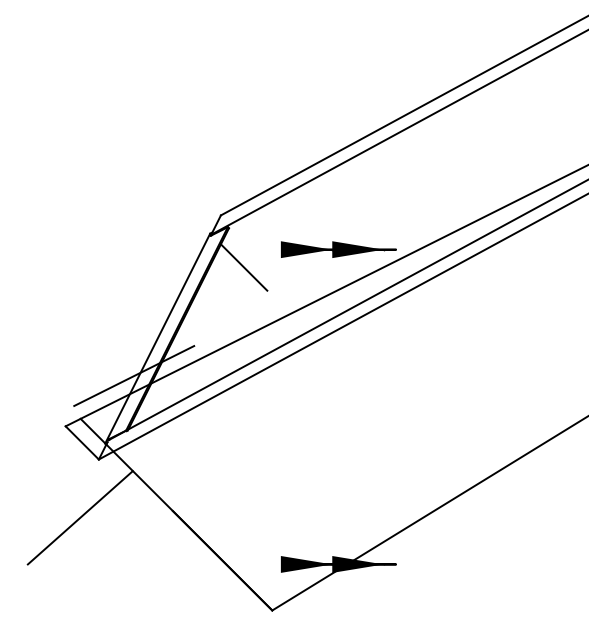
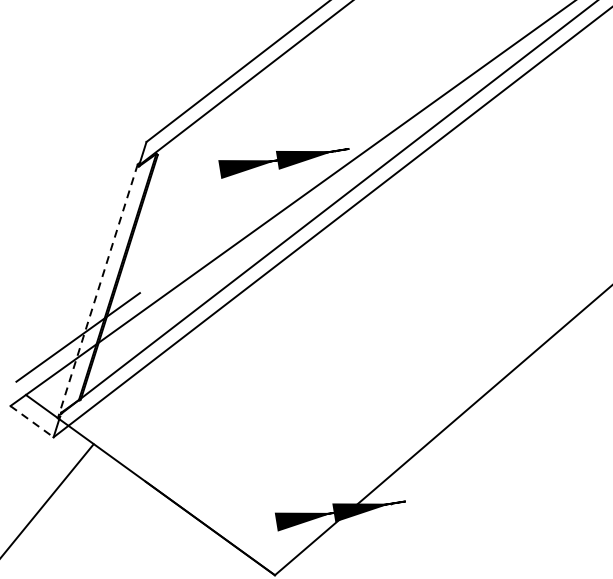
line: (243, 267) -> (181, 196), removed
line: (157, 338) -> (97, 291), solid -> dashed
line: (82, 443) -> (32, 422), solid -> dashed

